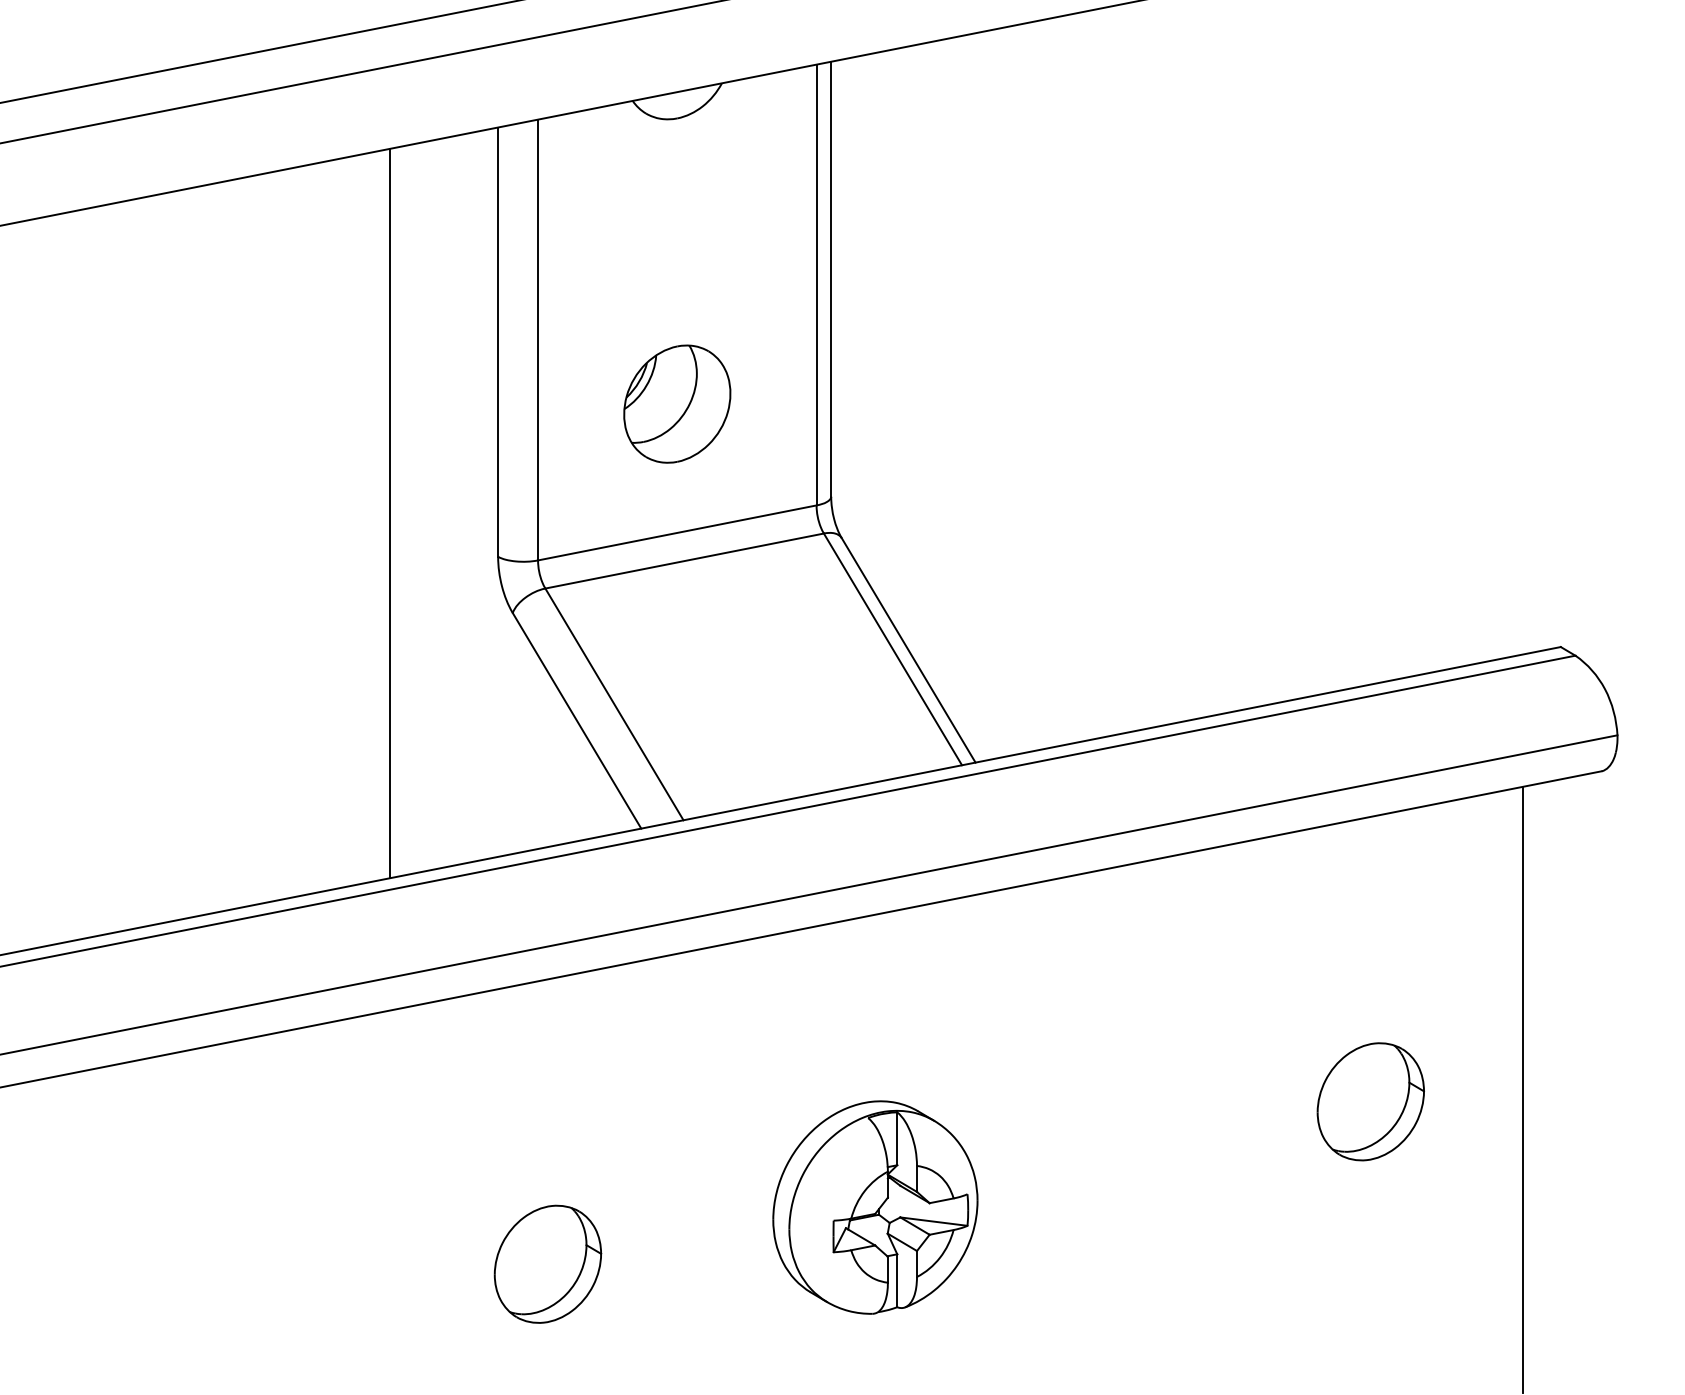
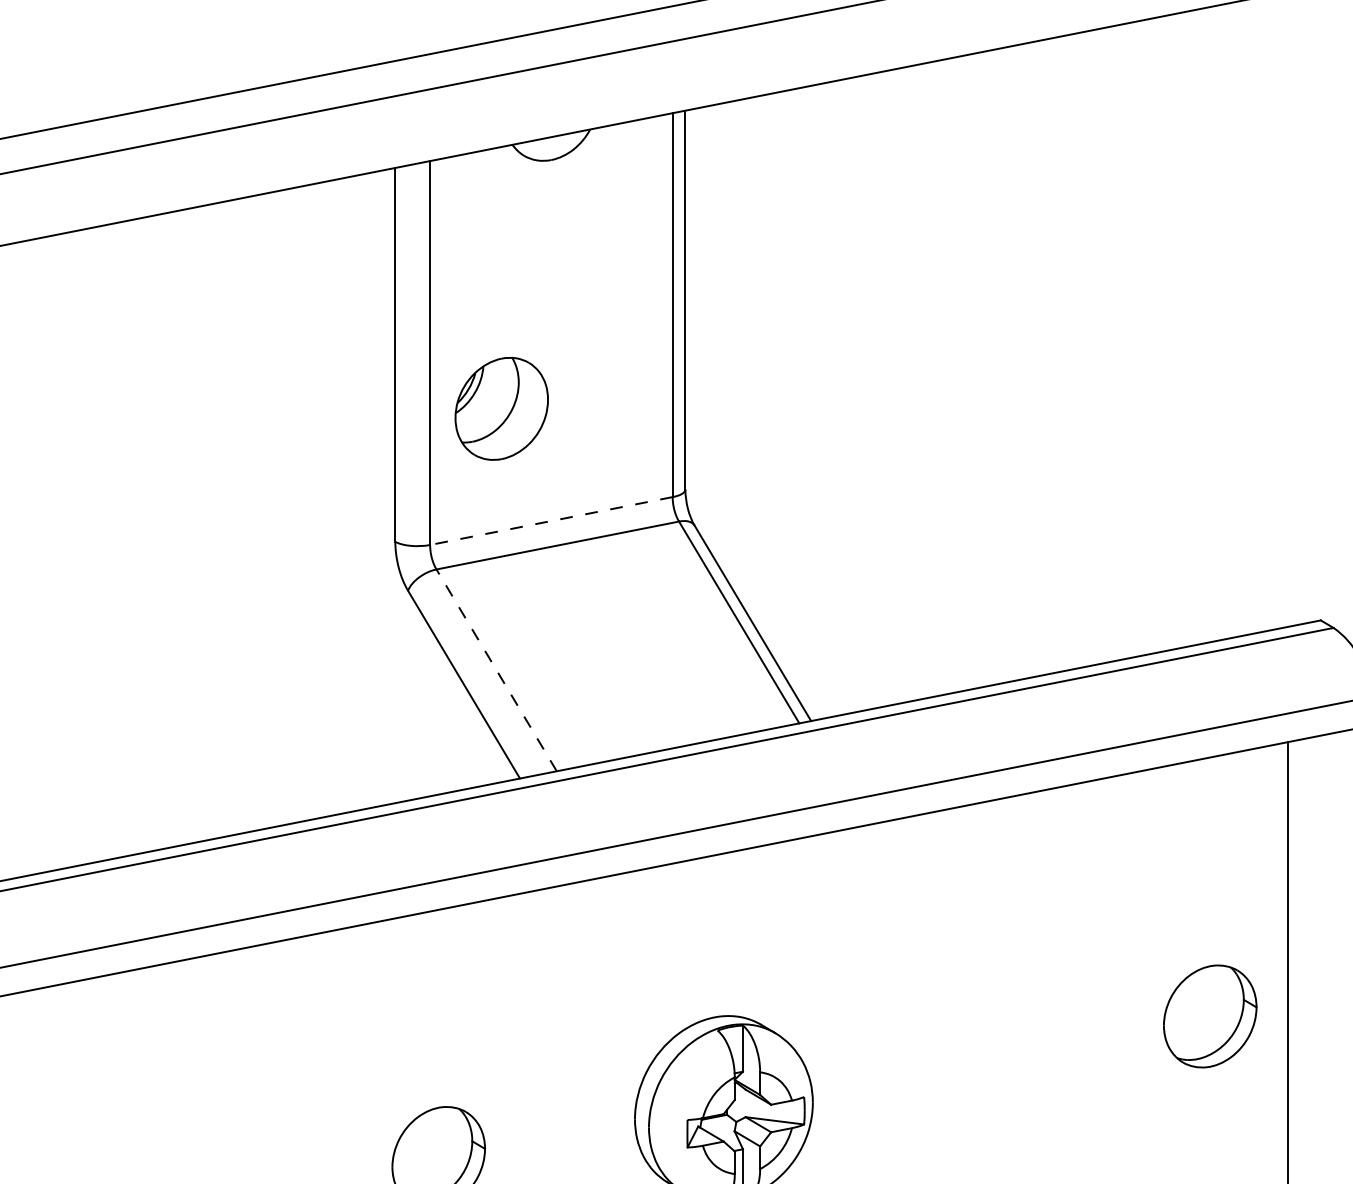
part: (677, 403) -> (501, 408), moved
line: (389, 513) -> (300, 504), removed
line: (677, 532) -> (551, 520), solid -> dashed
line: (614, 704) -> (496, 670), solid -> dashed
part: (1370, 1101) -> (1209, 1016), moved

